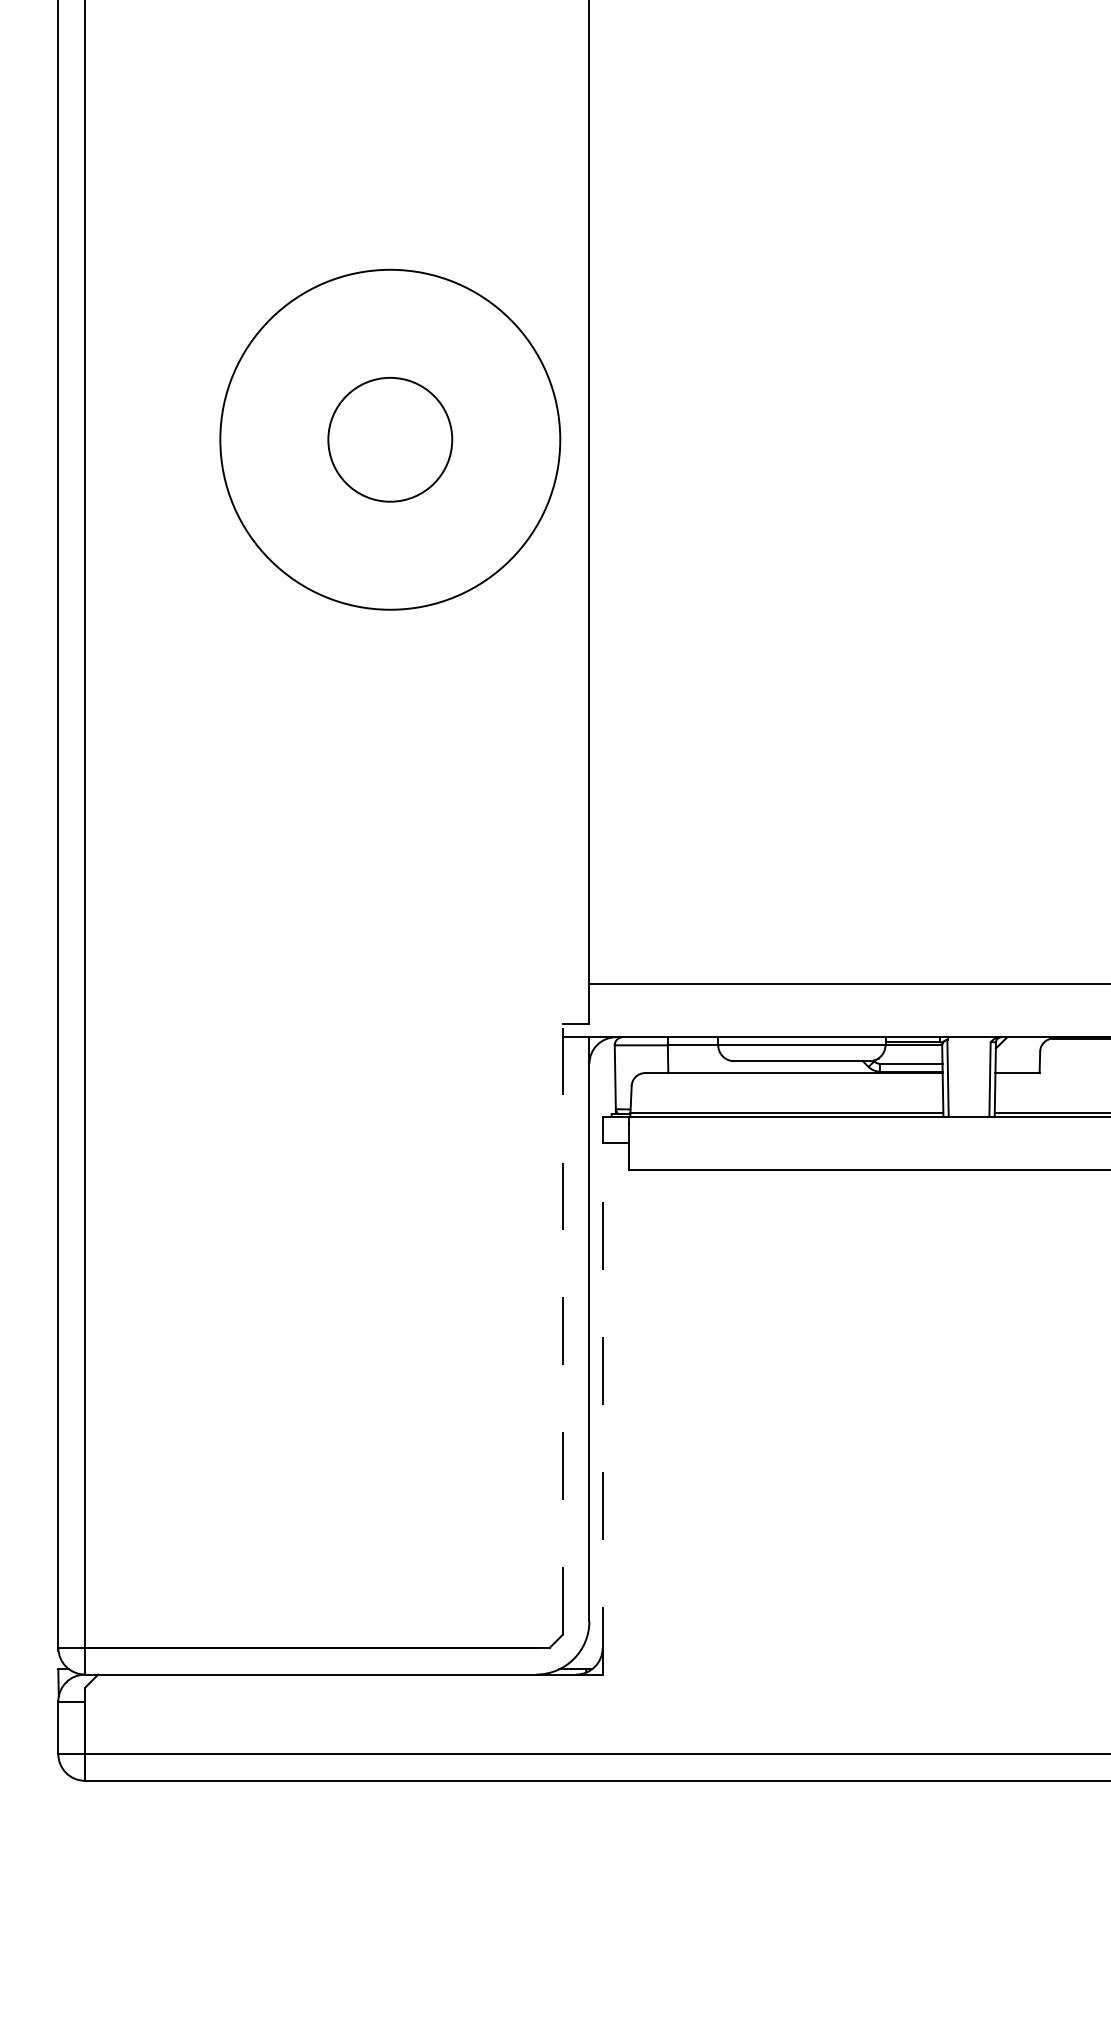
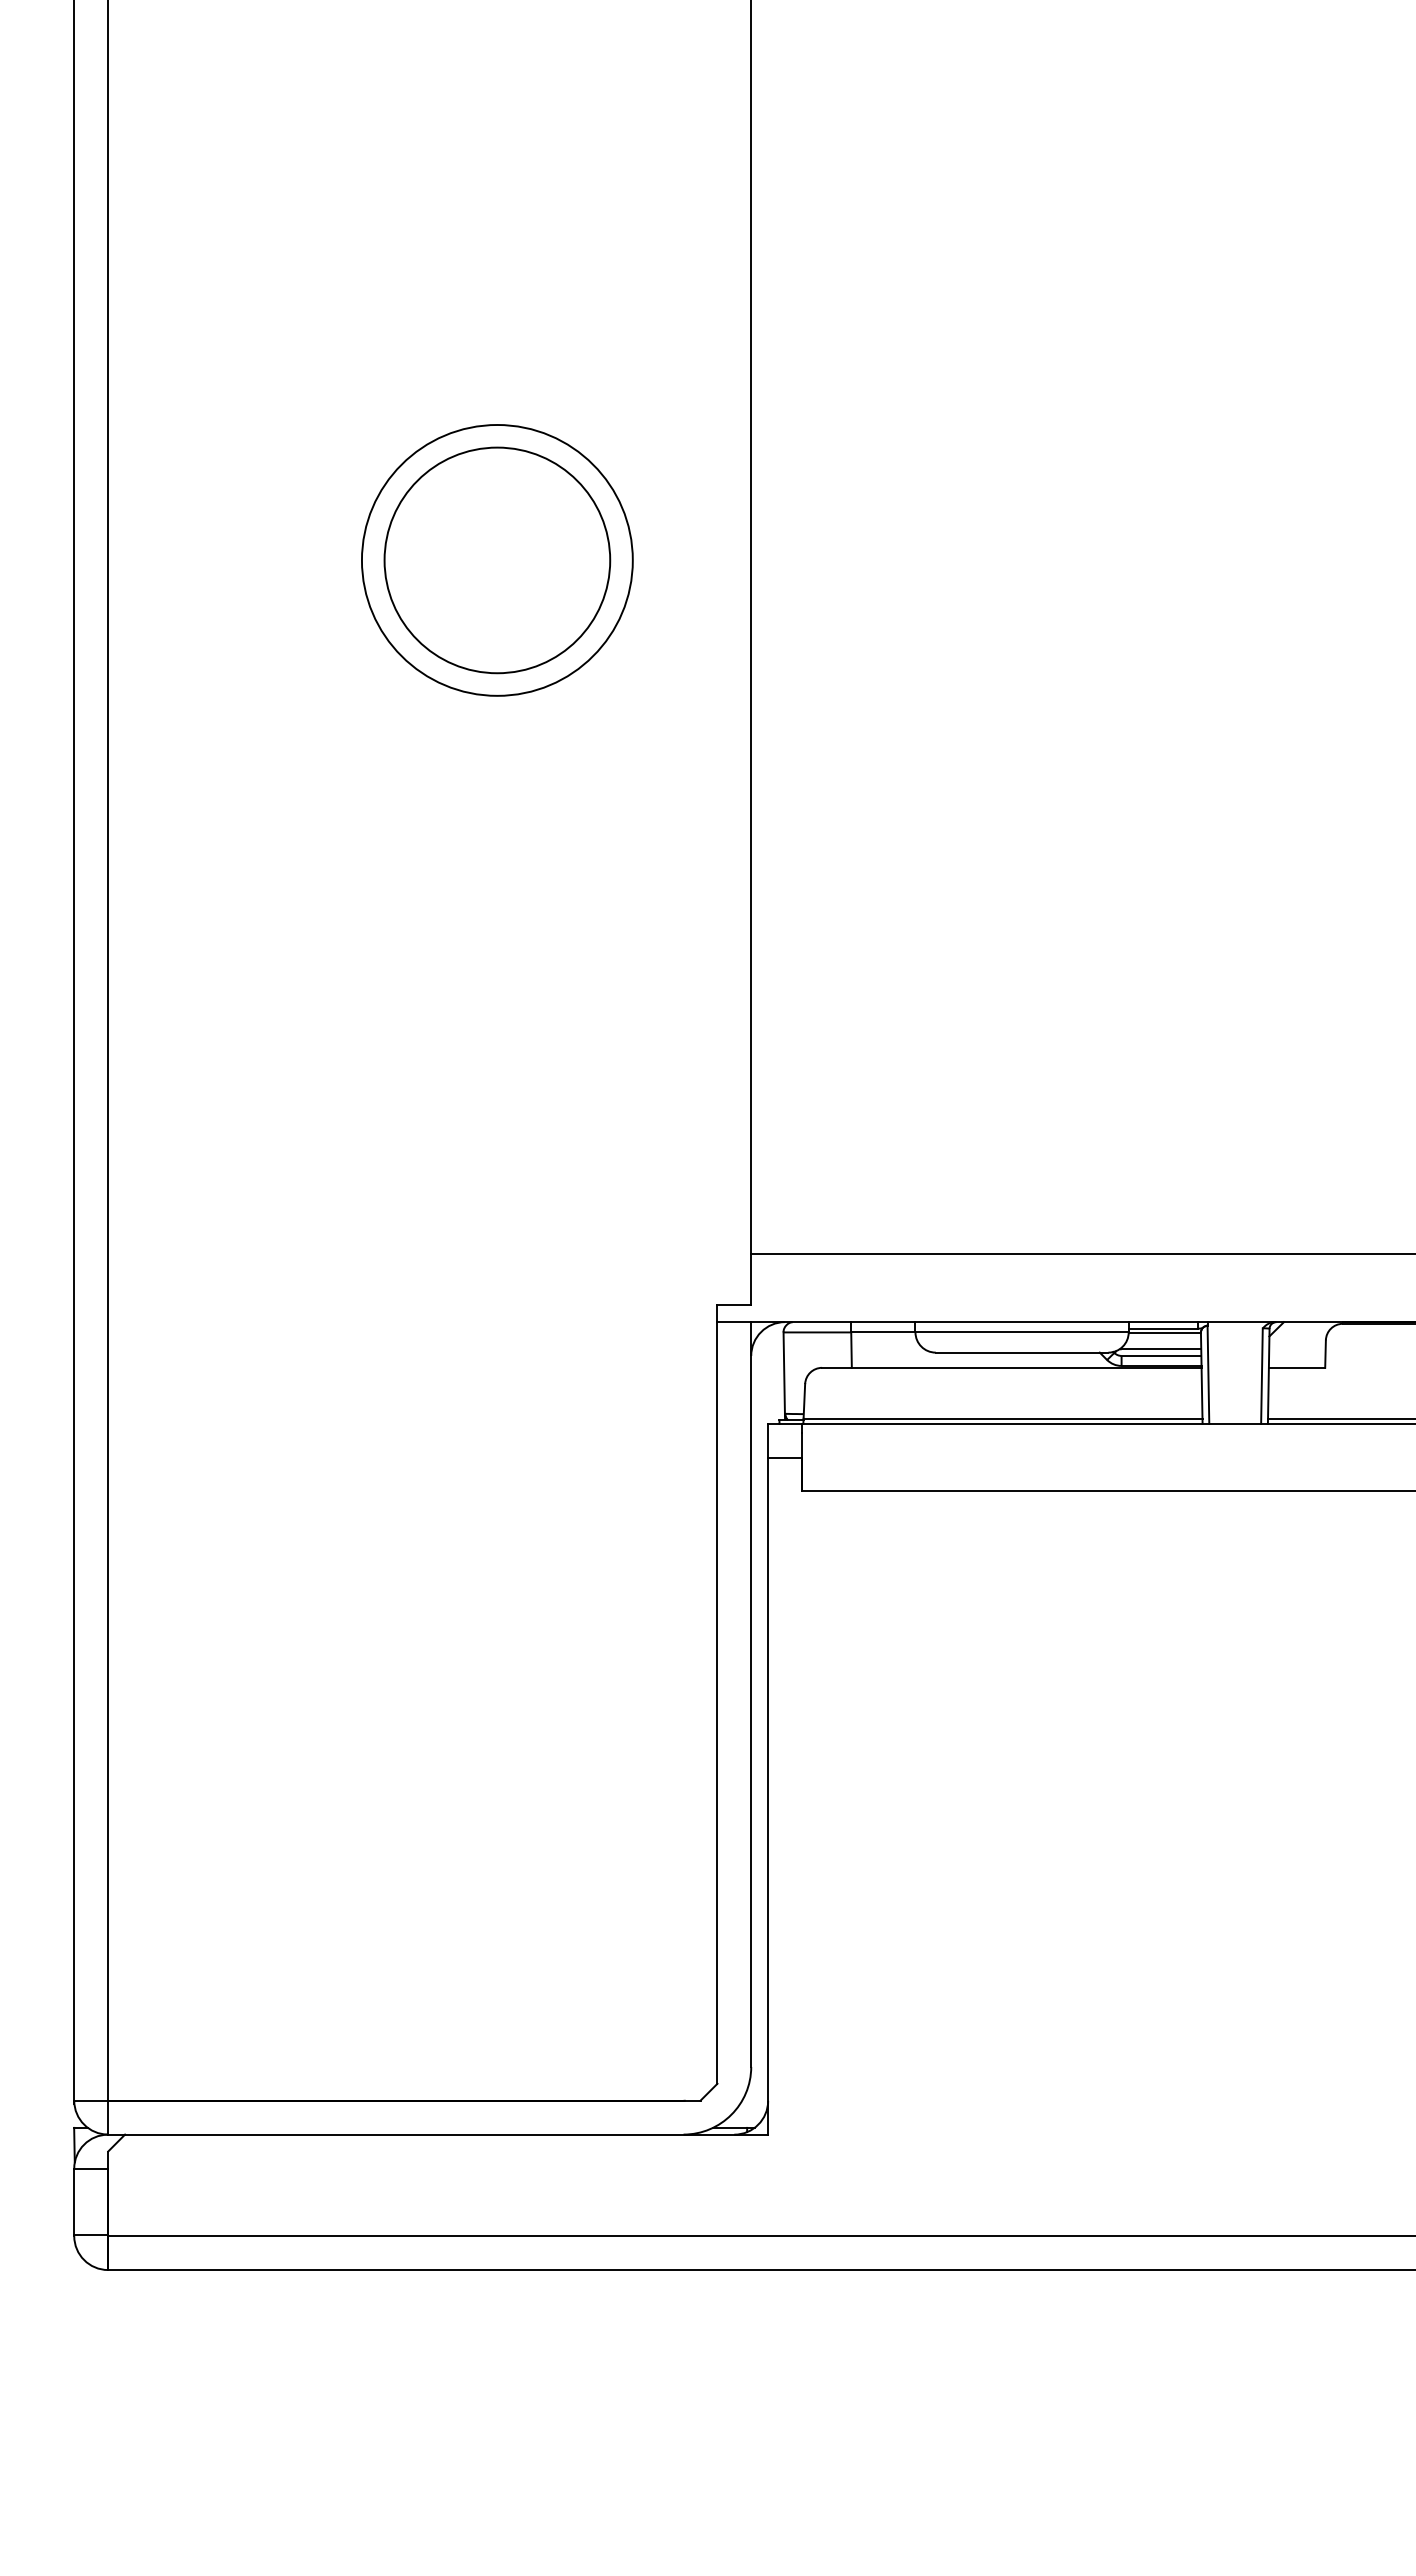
circle: (389, 439) -> (496, 560), size x0.62
circle: (390, 439) -> (497, 560), size x1.43
line: (911, 1058) -> (1161, 1349), added
line: (562, 1328) -> (717, 1693), dashed -> solid
line: (602, 1409) -> (768, 1796), dashed -> solid

